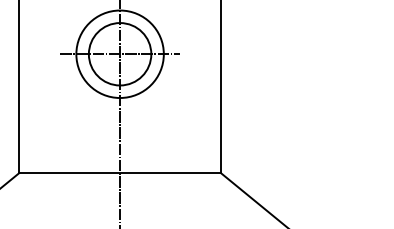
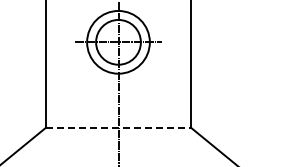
line: (120, 172) -> (118, 127), solid -> dashed

